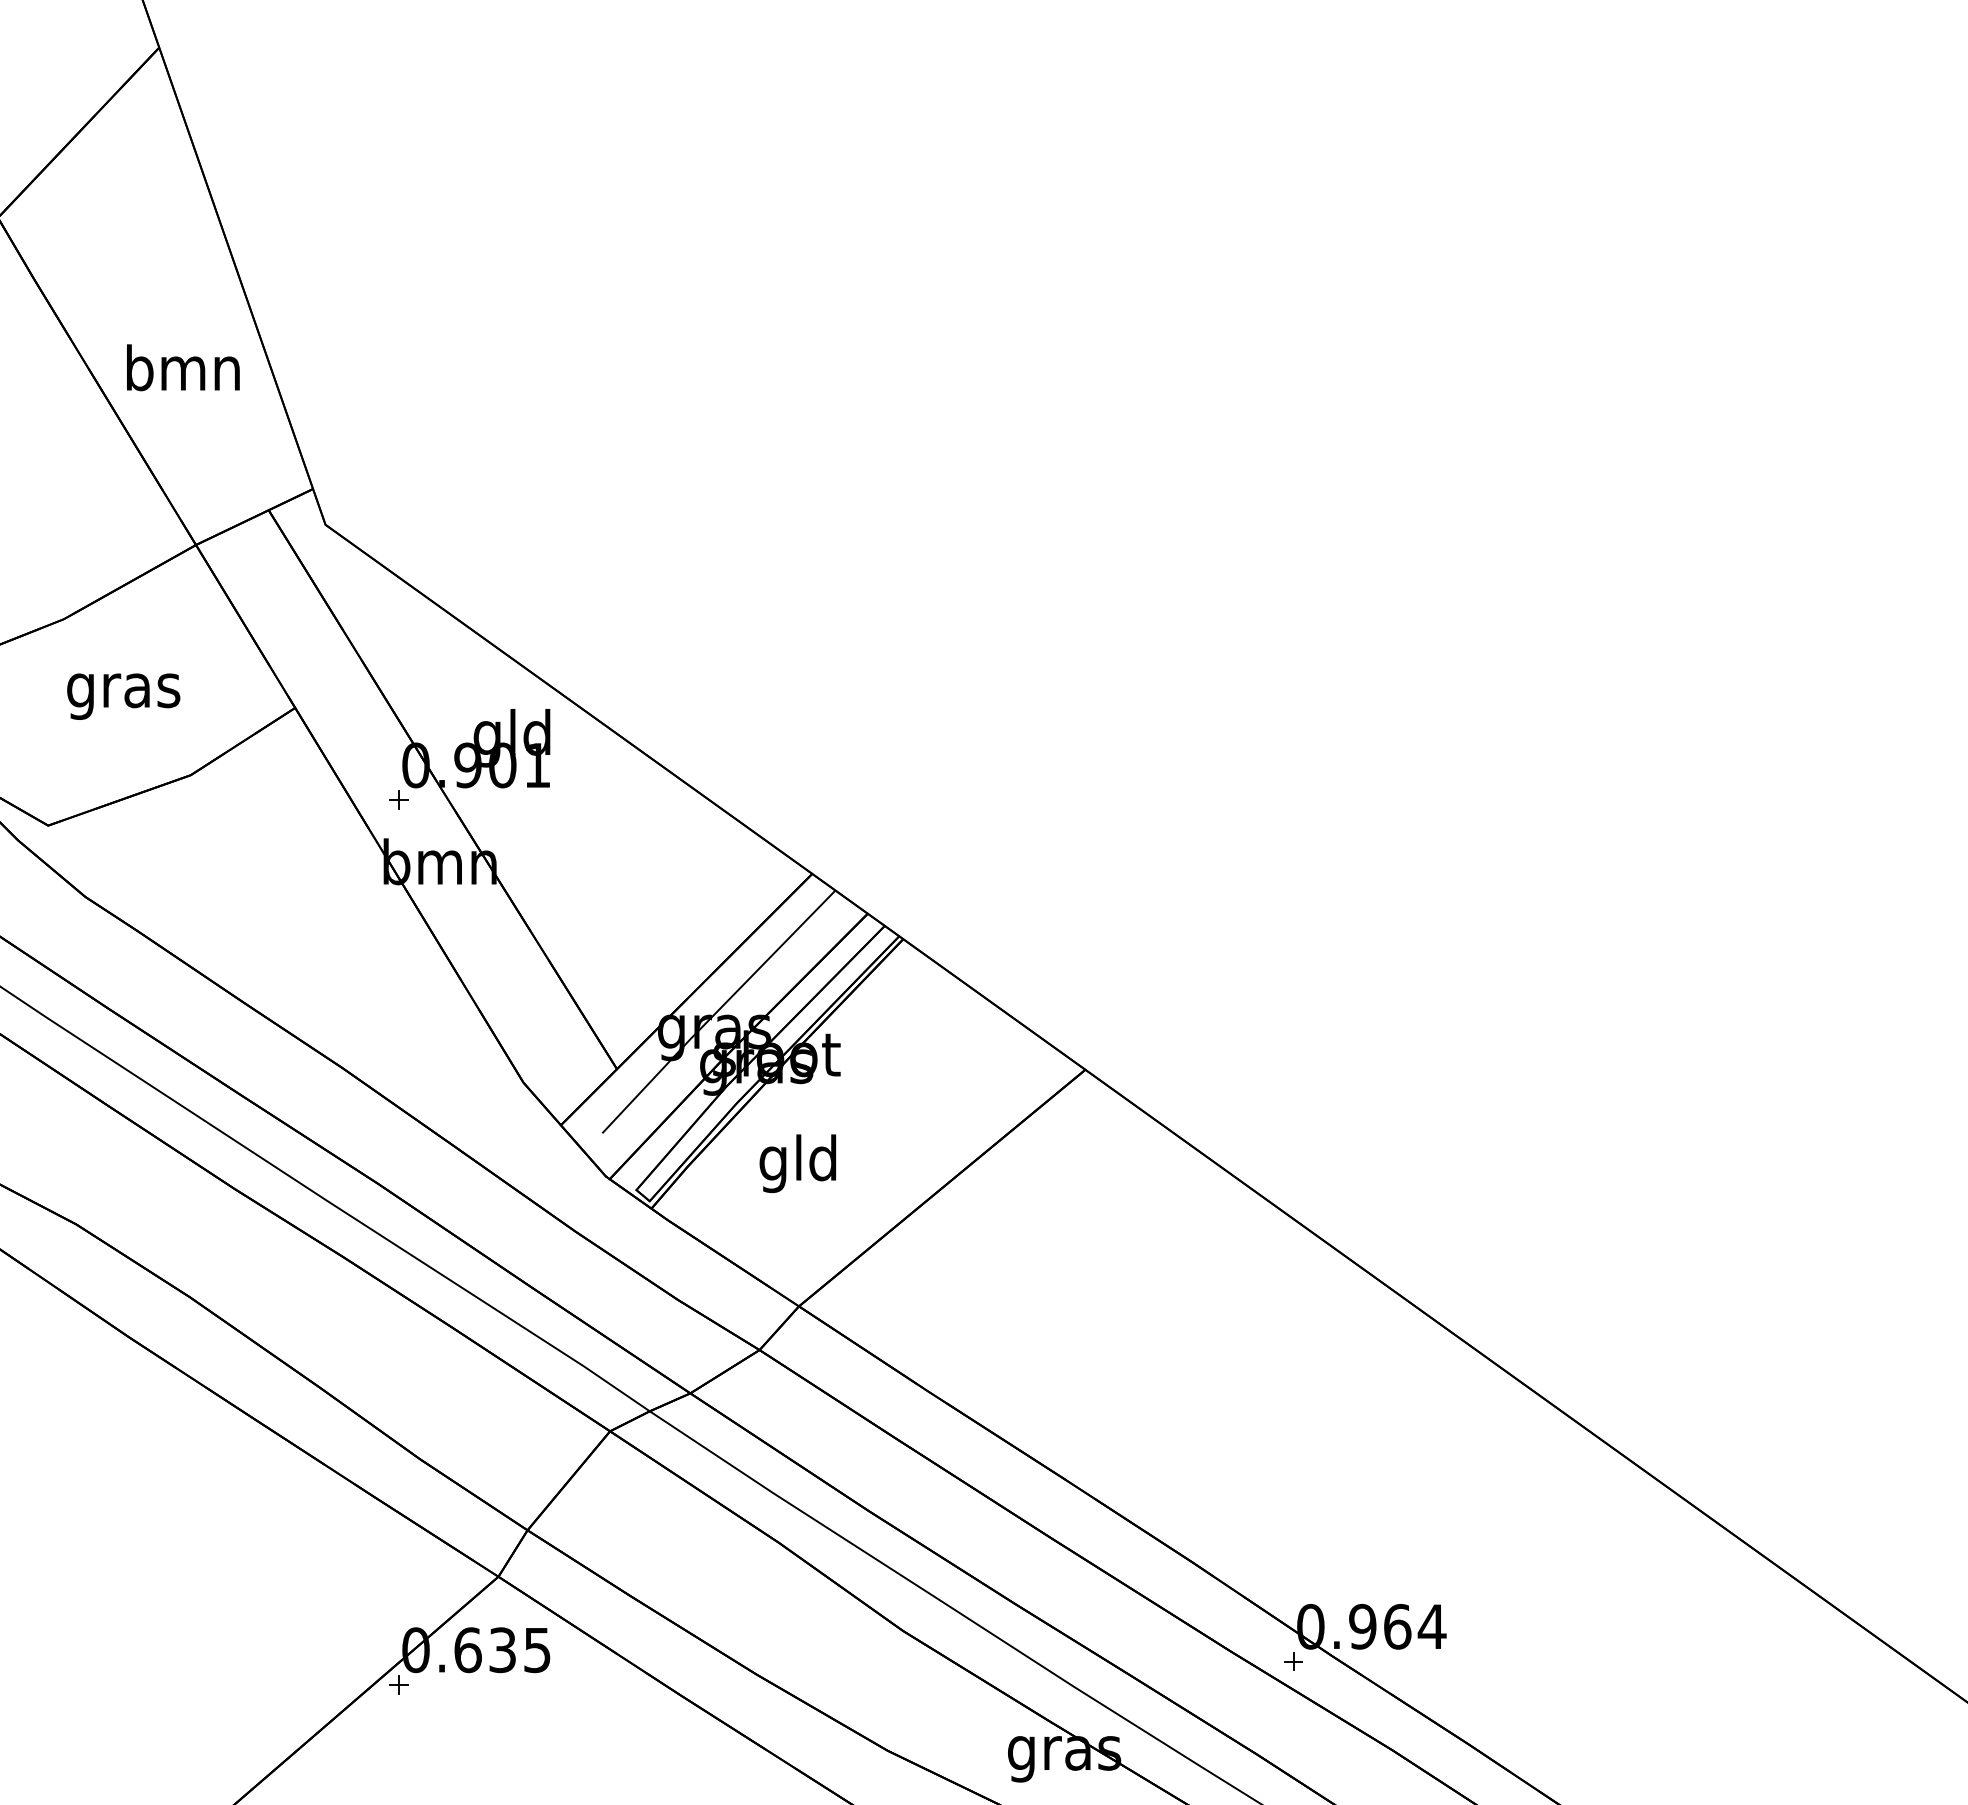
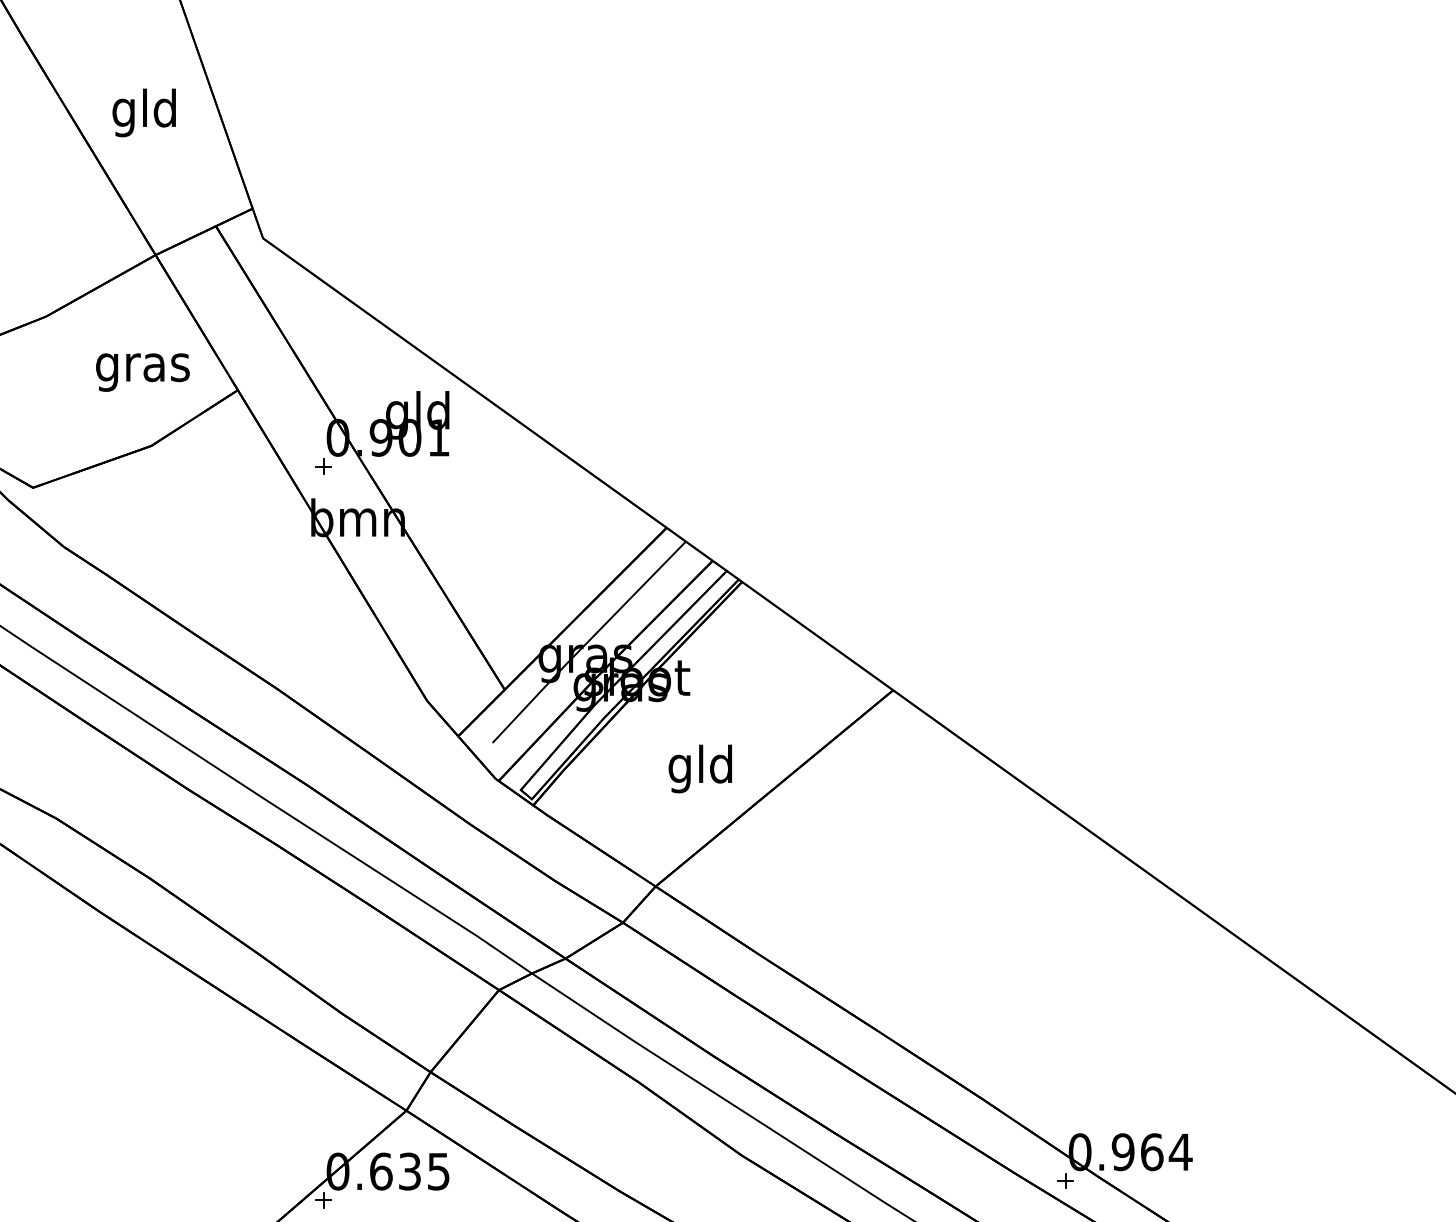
text: (183, 373) -> (145, 112), bmn -> gld
text: (123, 696) -> (142, 372), moved
text: (797, 1163) -> (700, 768), moved

